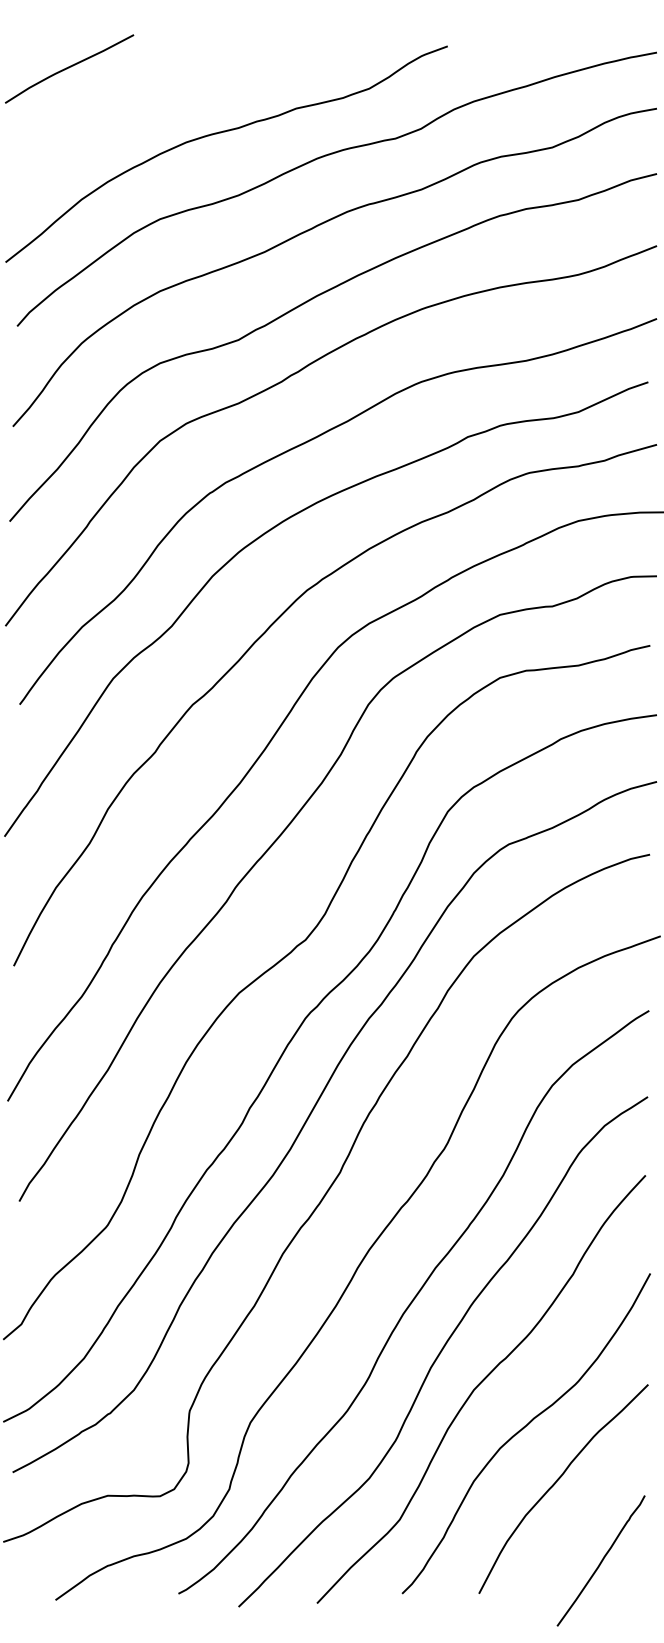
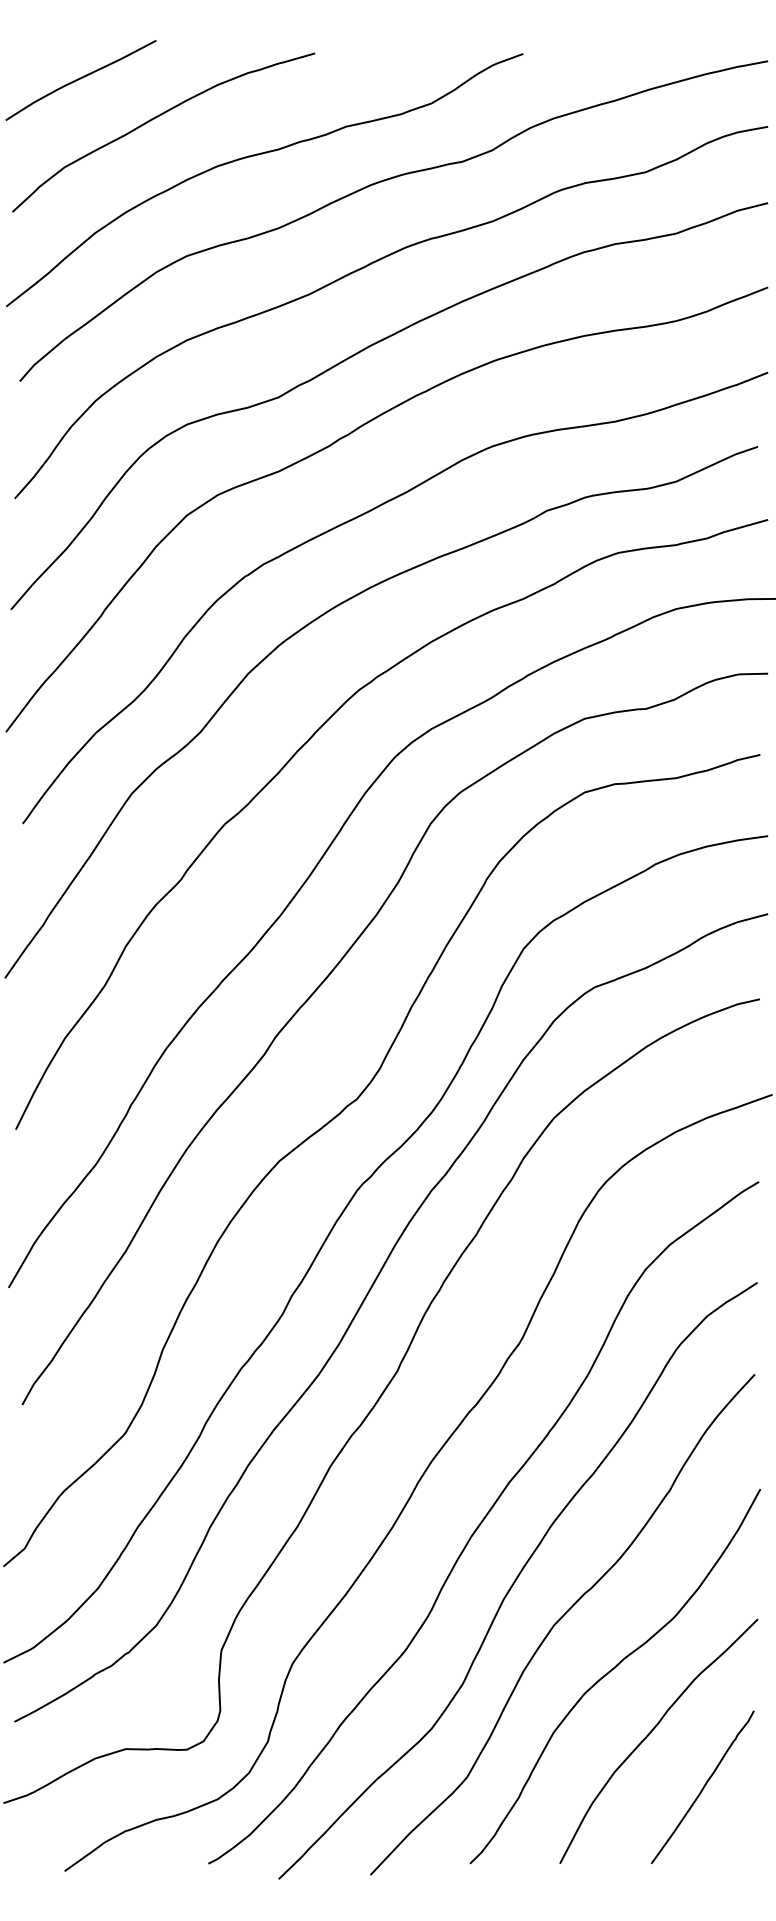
curve: (134, 101) -> (156, 118), added
curve: (601, 1560) -> (703, 1786), moved

